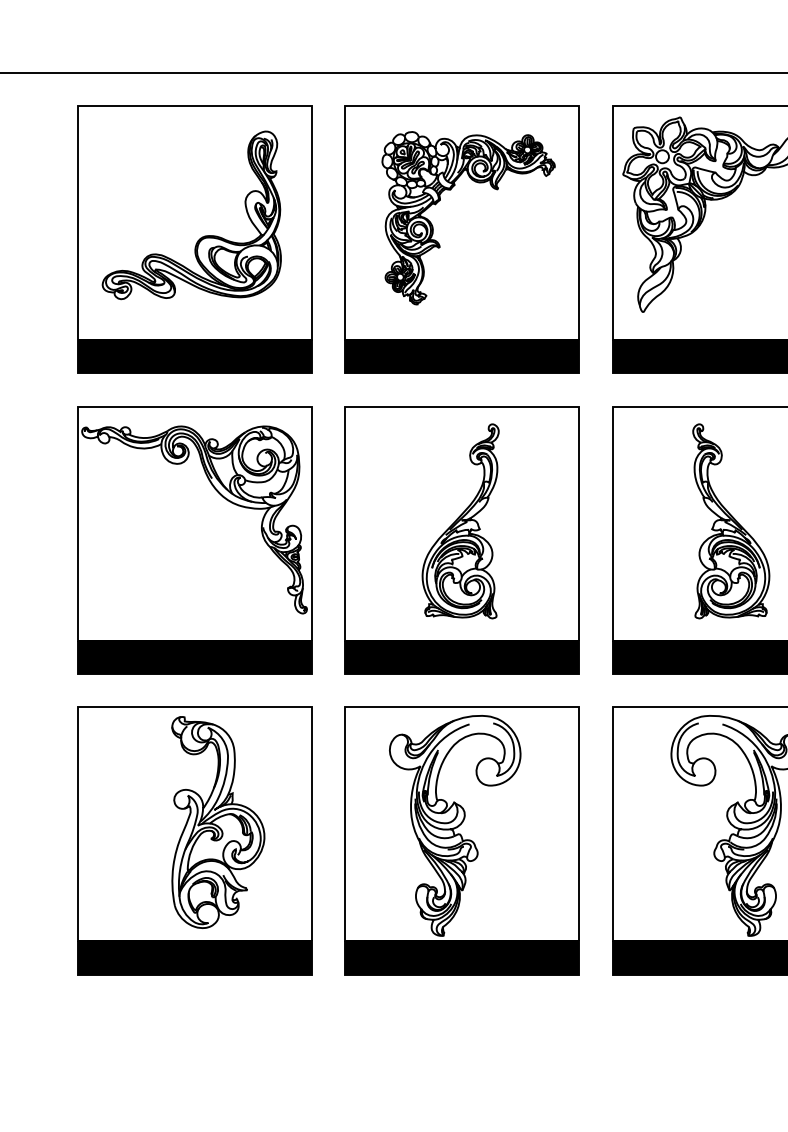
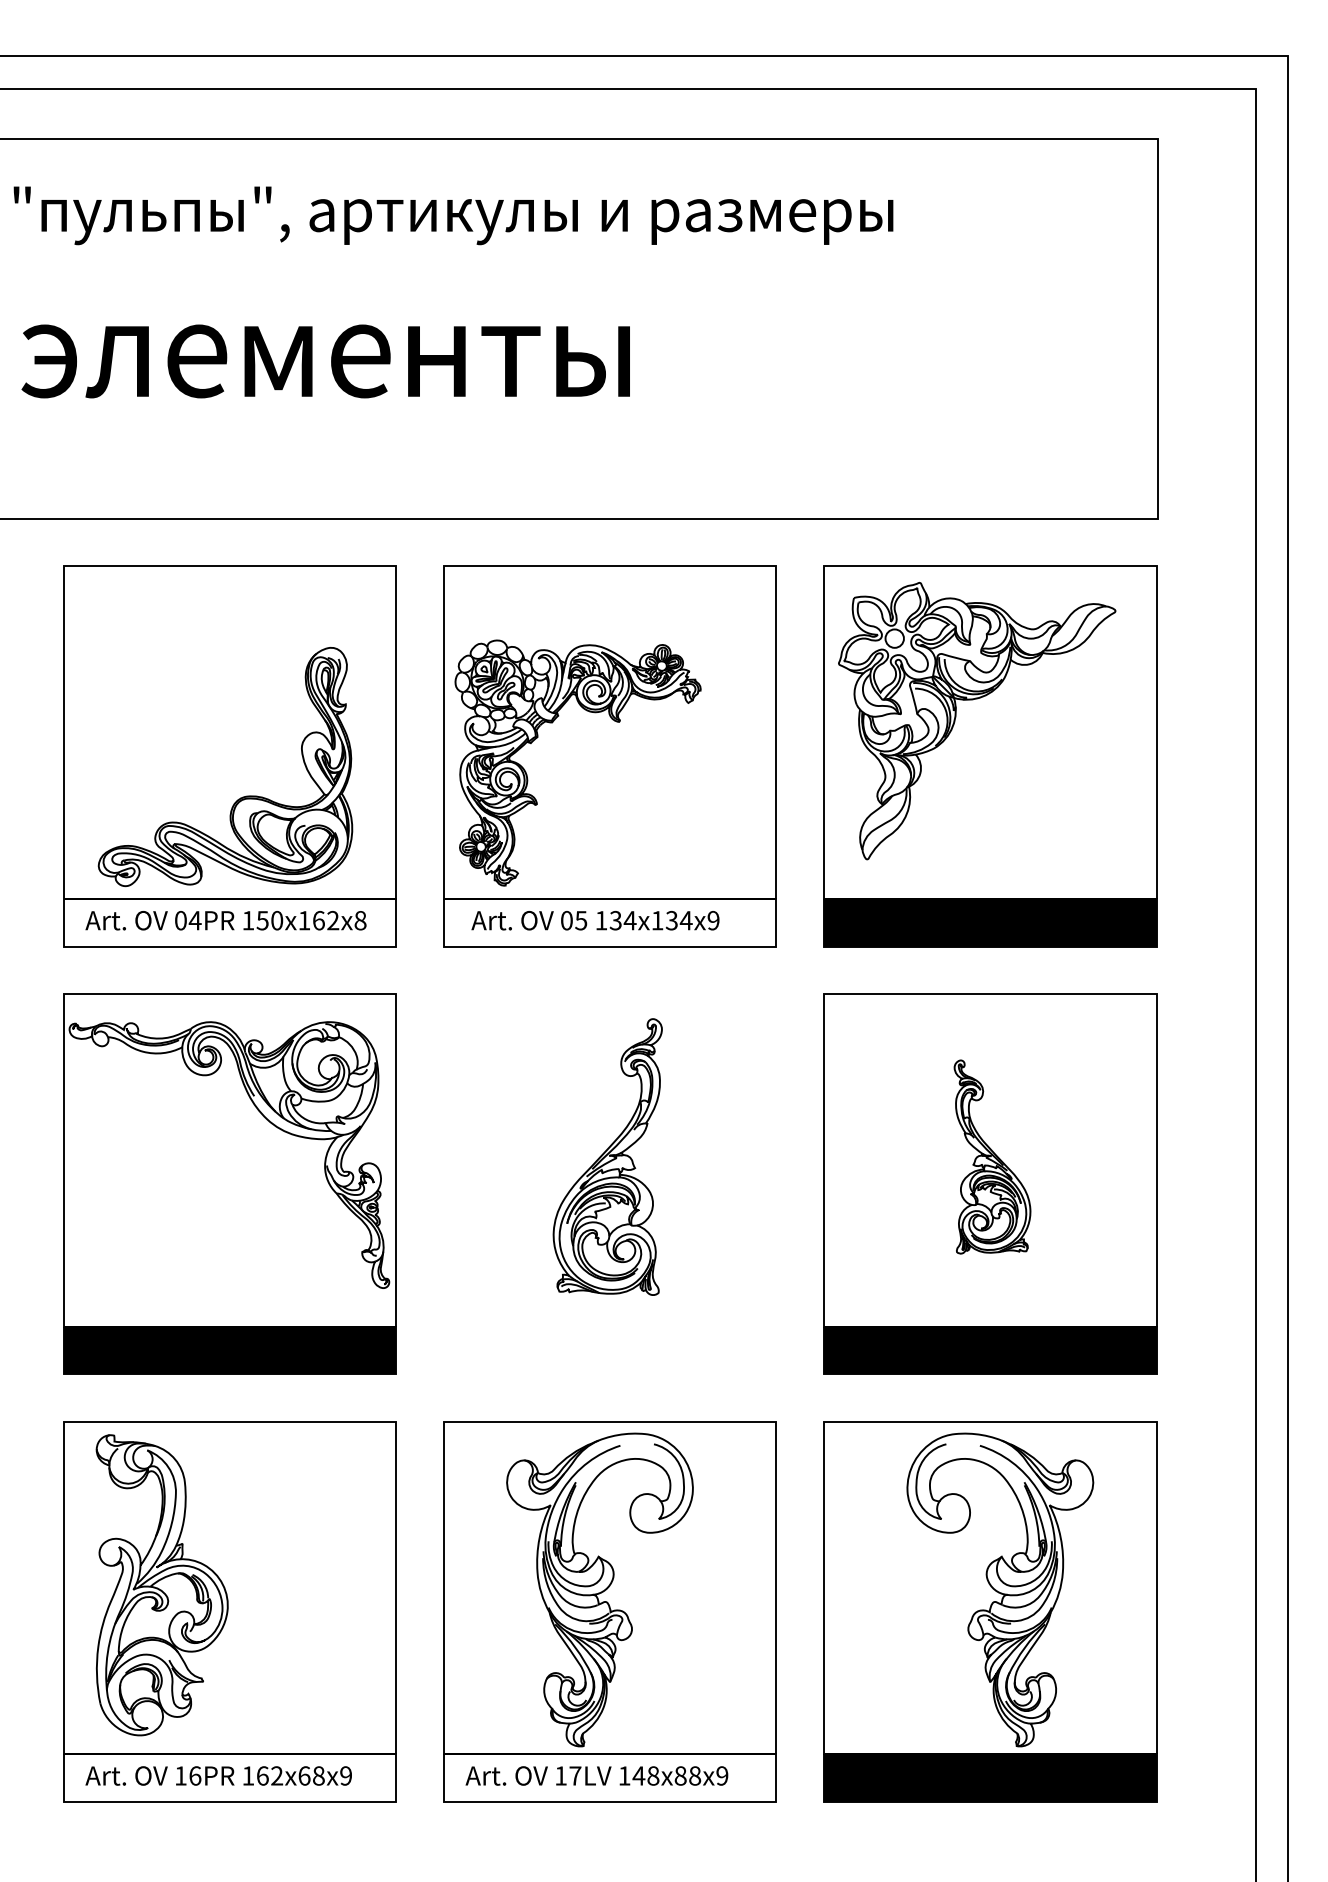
part: (450, 190) -> (552, 723), moved
part: (202, 236) -> (240, 797), moved
fill: (194, 356) -> (229, 922), removed
fill: (461, 356) -> (609, 922), removed
part: (731, 520) -> (992, 1156), size x0.7
part: (461, 539) -> (609, 1183), removed
part: (217, 822) -> (161, 1585), moved
fill: (194, 957) -> (229, 1777), removed
fill: (461, 957) -> (609, 1777), removed

